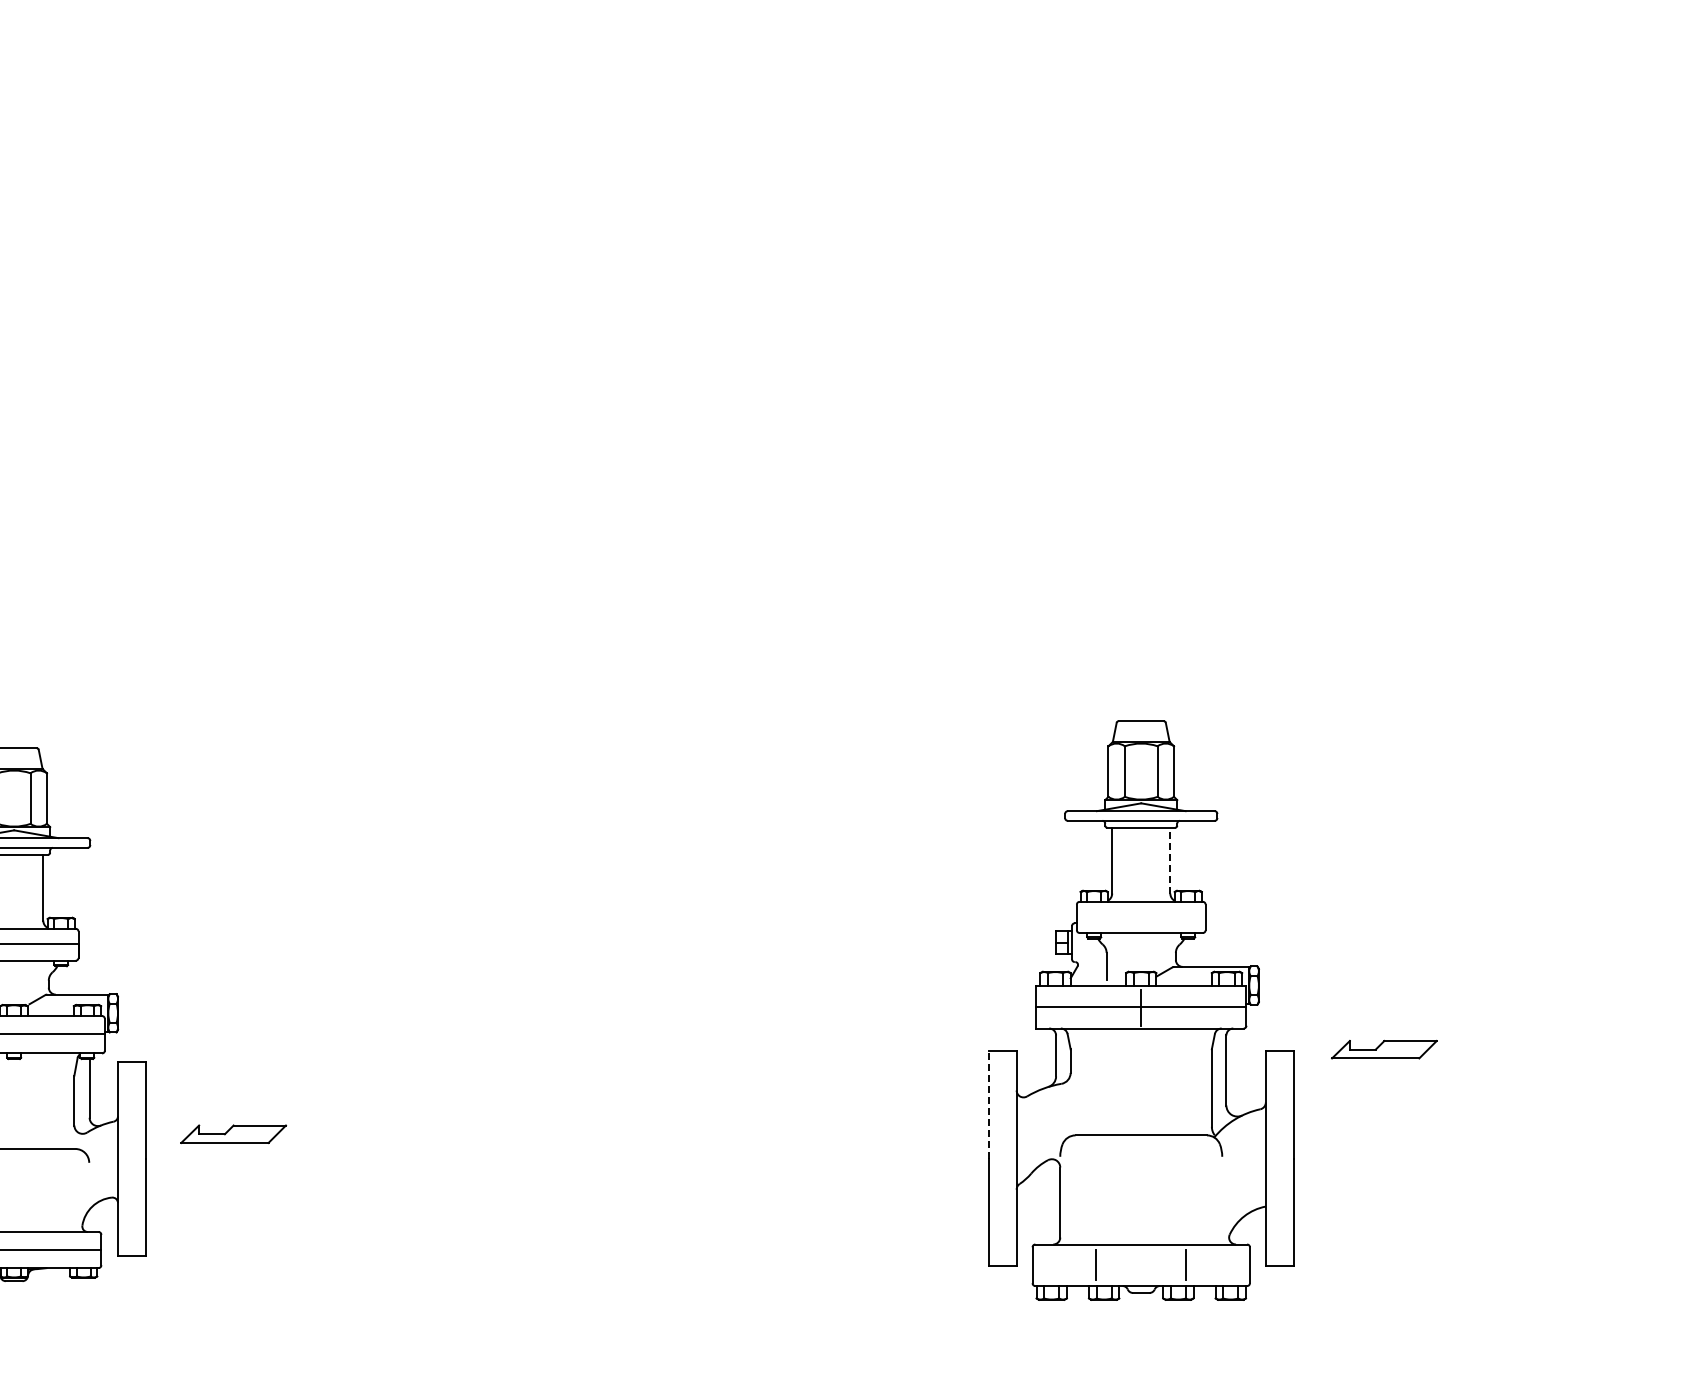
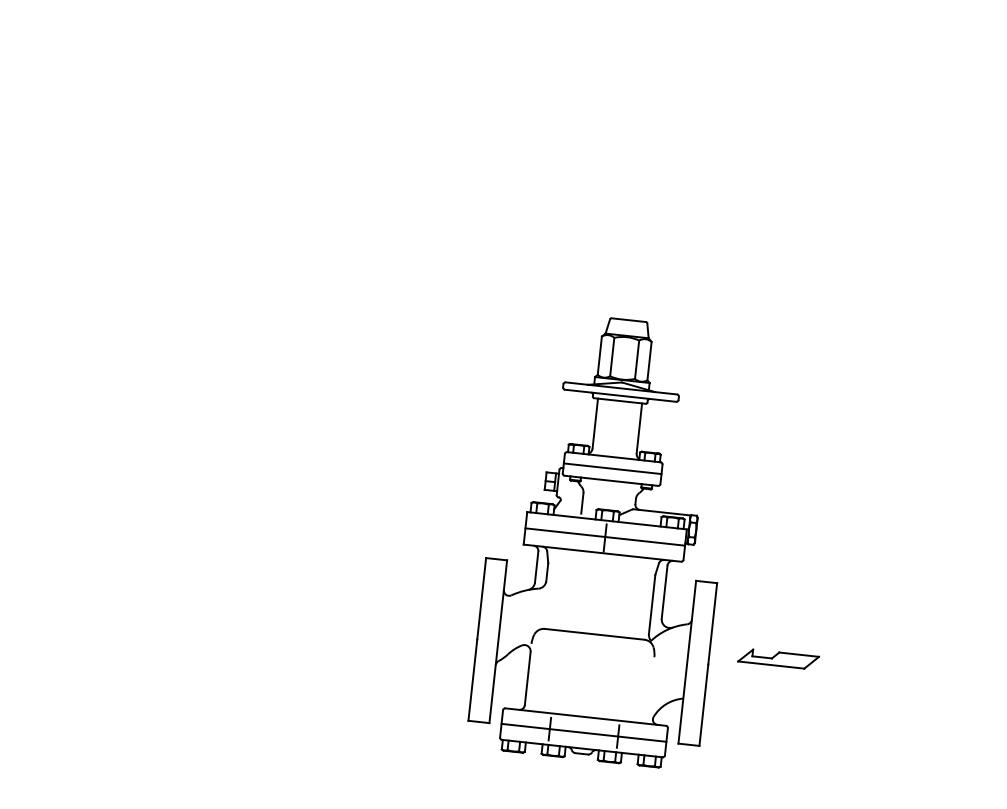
line: (1170, 860) -> (639, 428), dashed -> solid
line: (1140, 917) -> (612, 469), added
part: (1384, 1049) -> (778, 659), moved
line: (988, 1105) -> (481, 599), dashed -> solid
line: (1140, 1265) -> (583, 732), added

